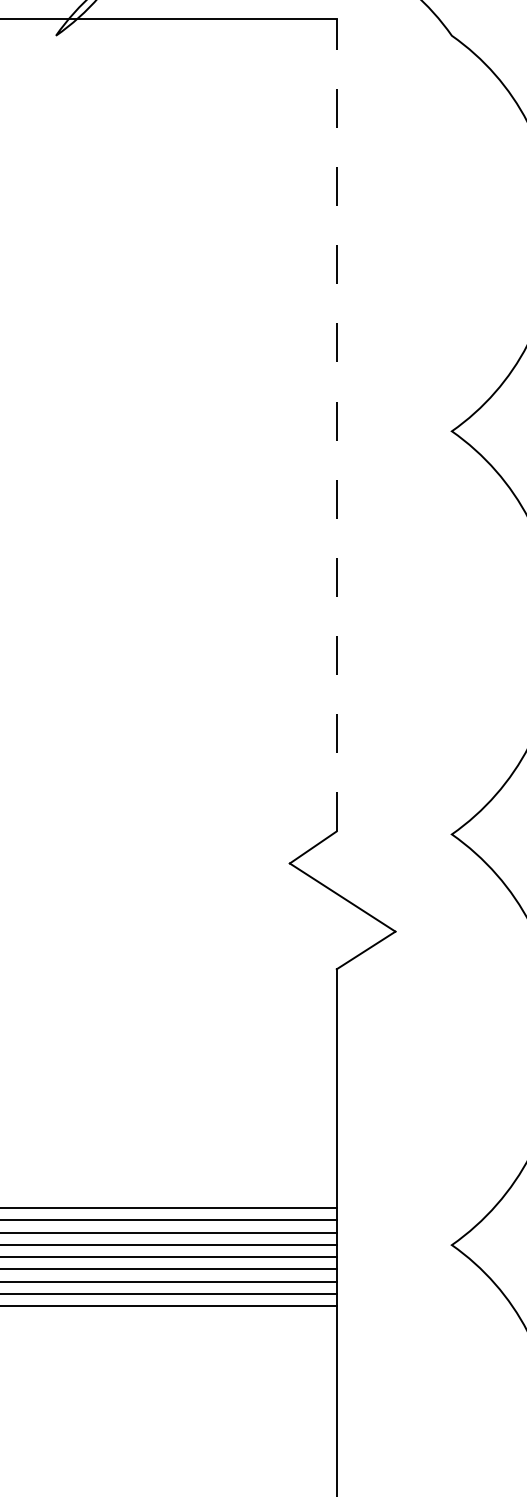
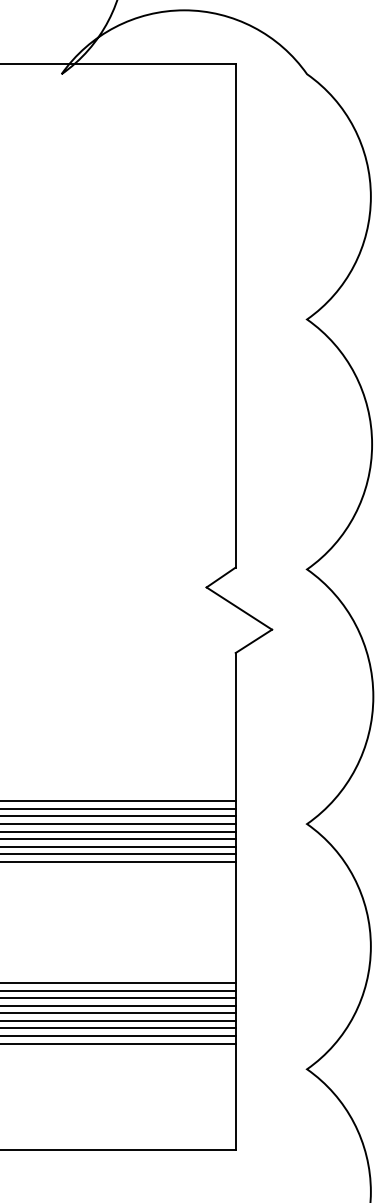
line: (336, 424) -> (235, 315), dashed -> solid

